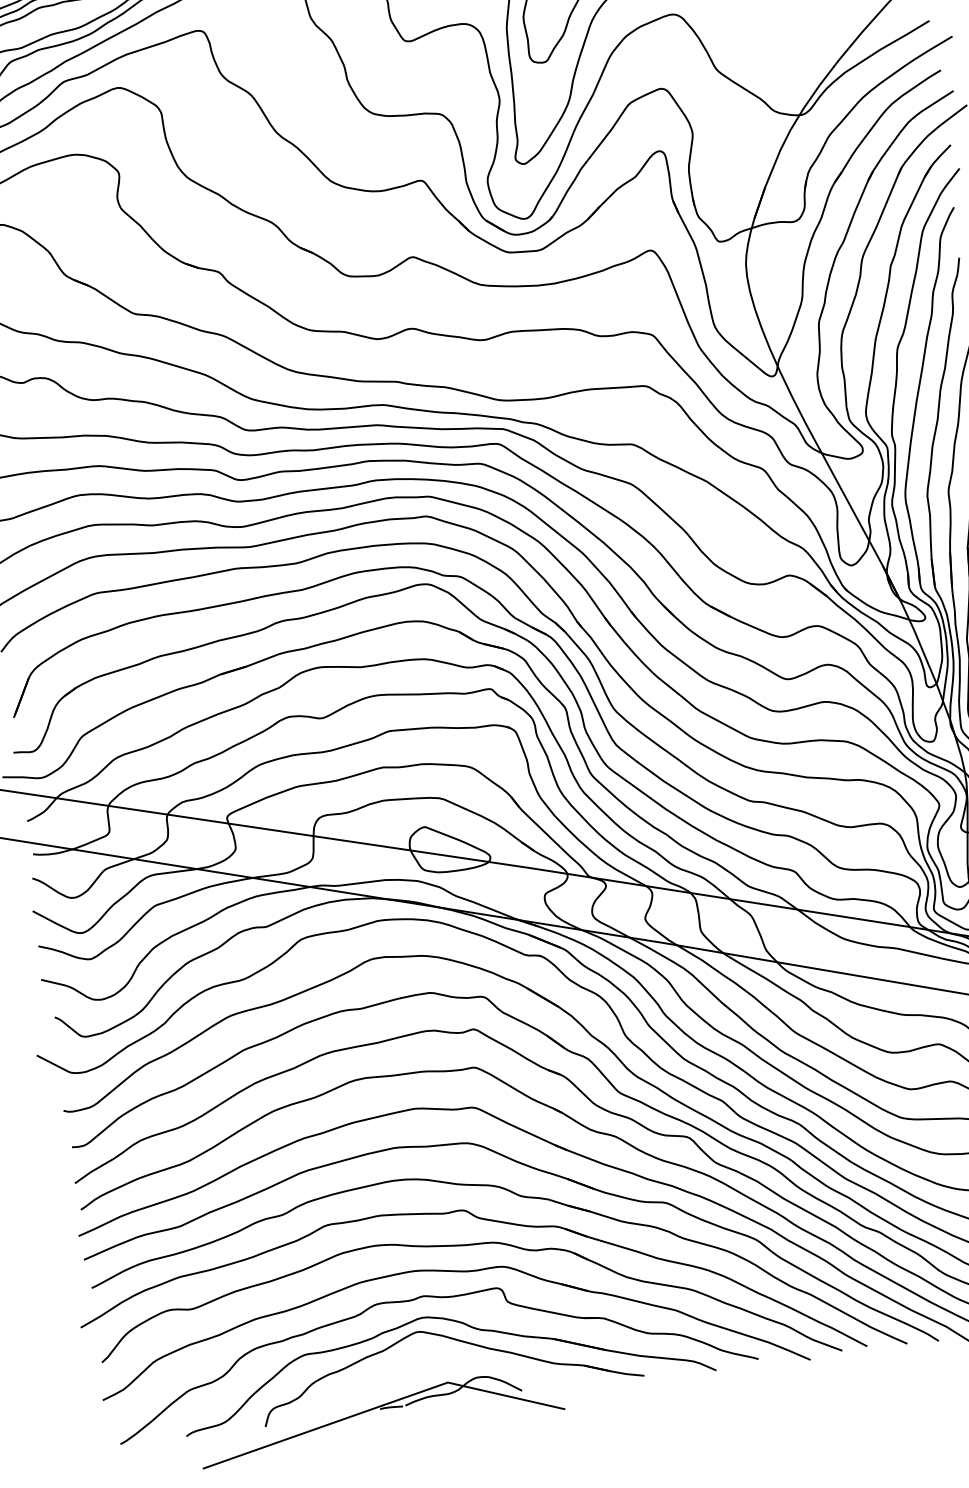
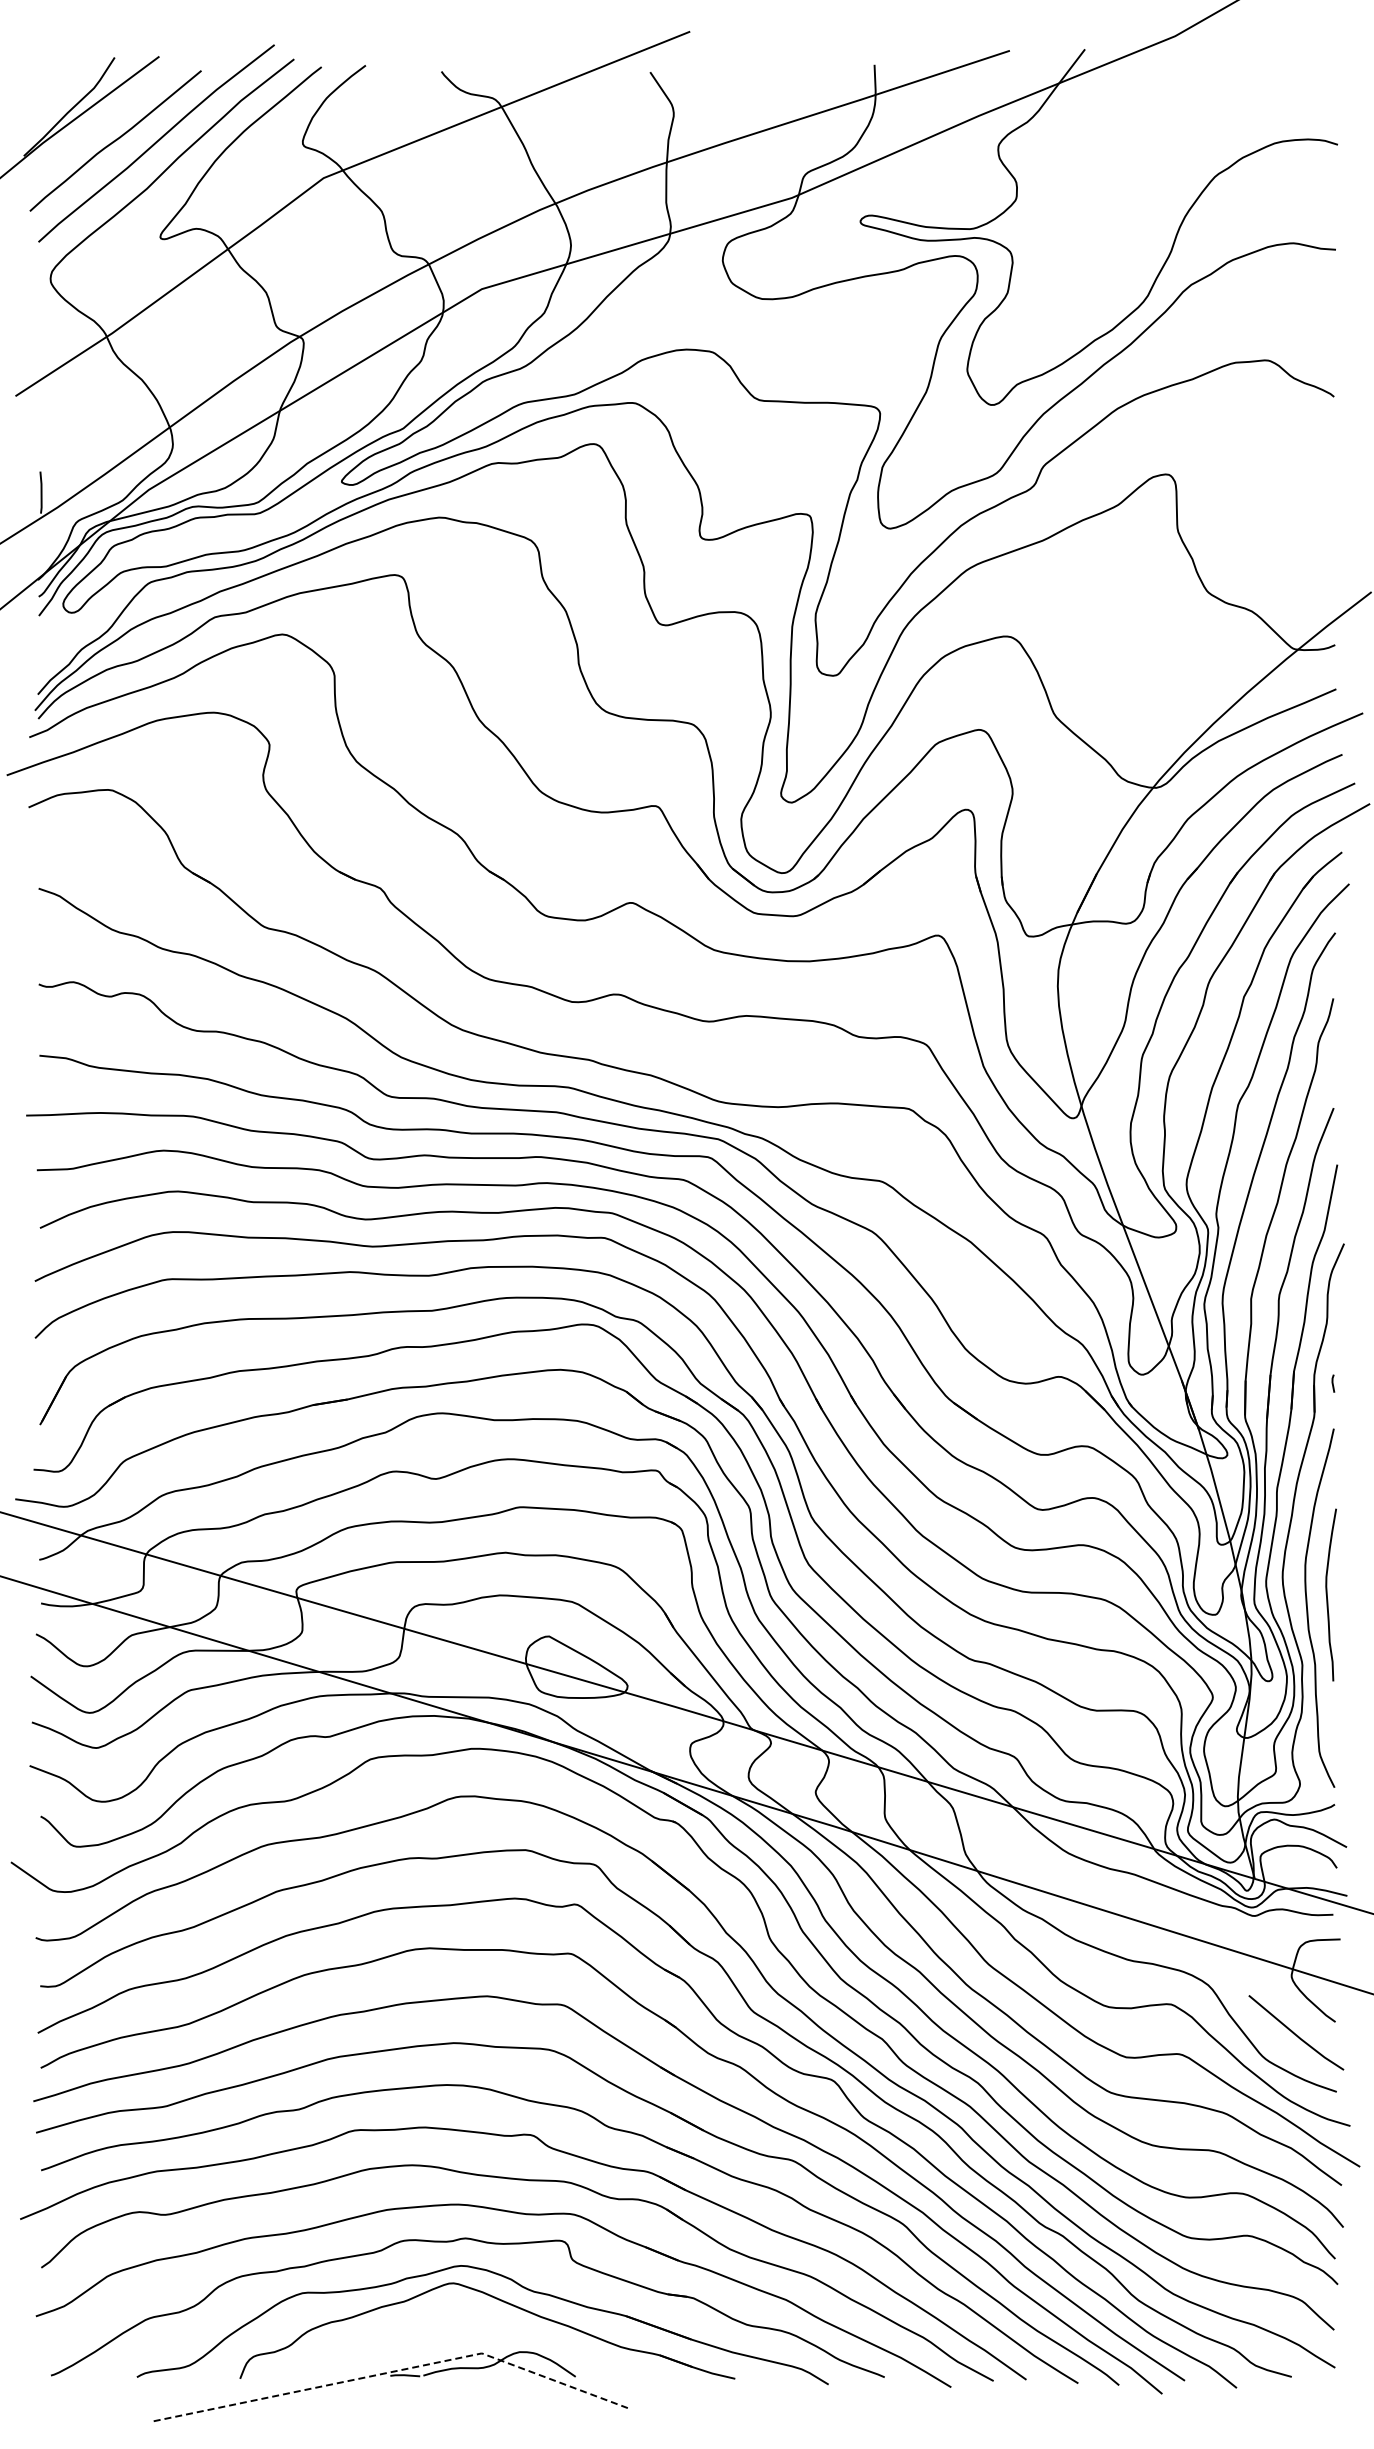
line: (382, 1405) -> (393, 2371), solid -> dashed

